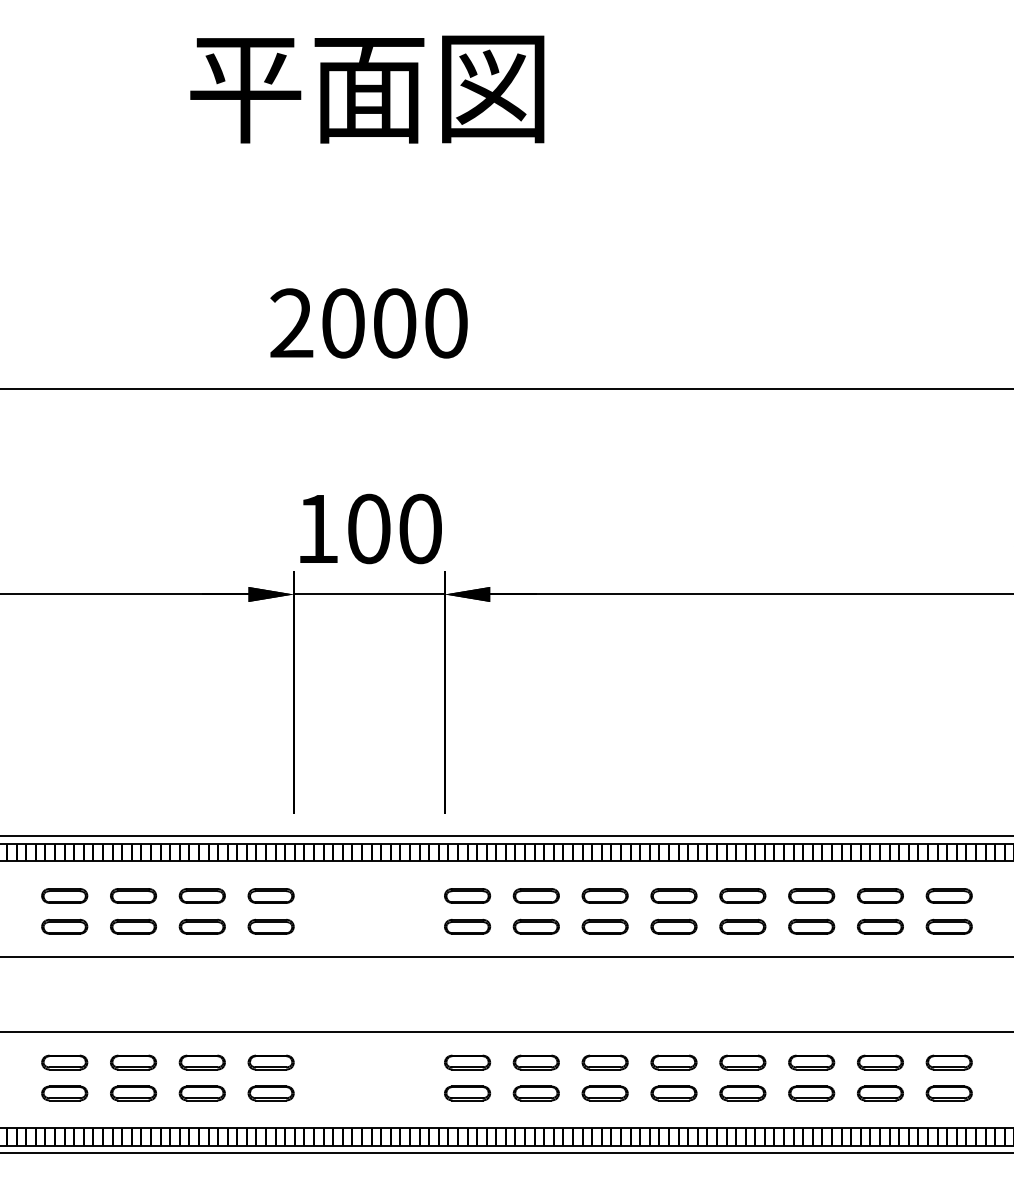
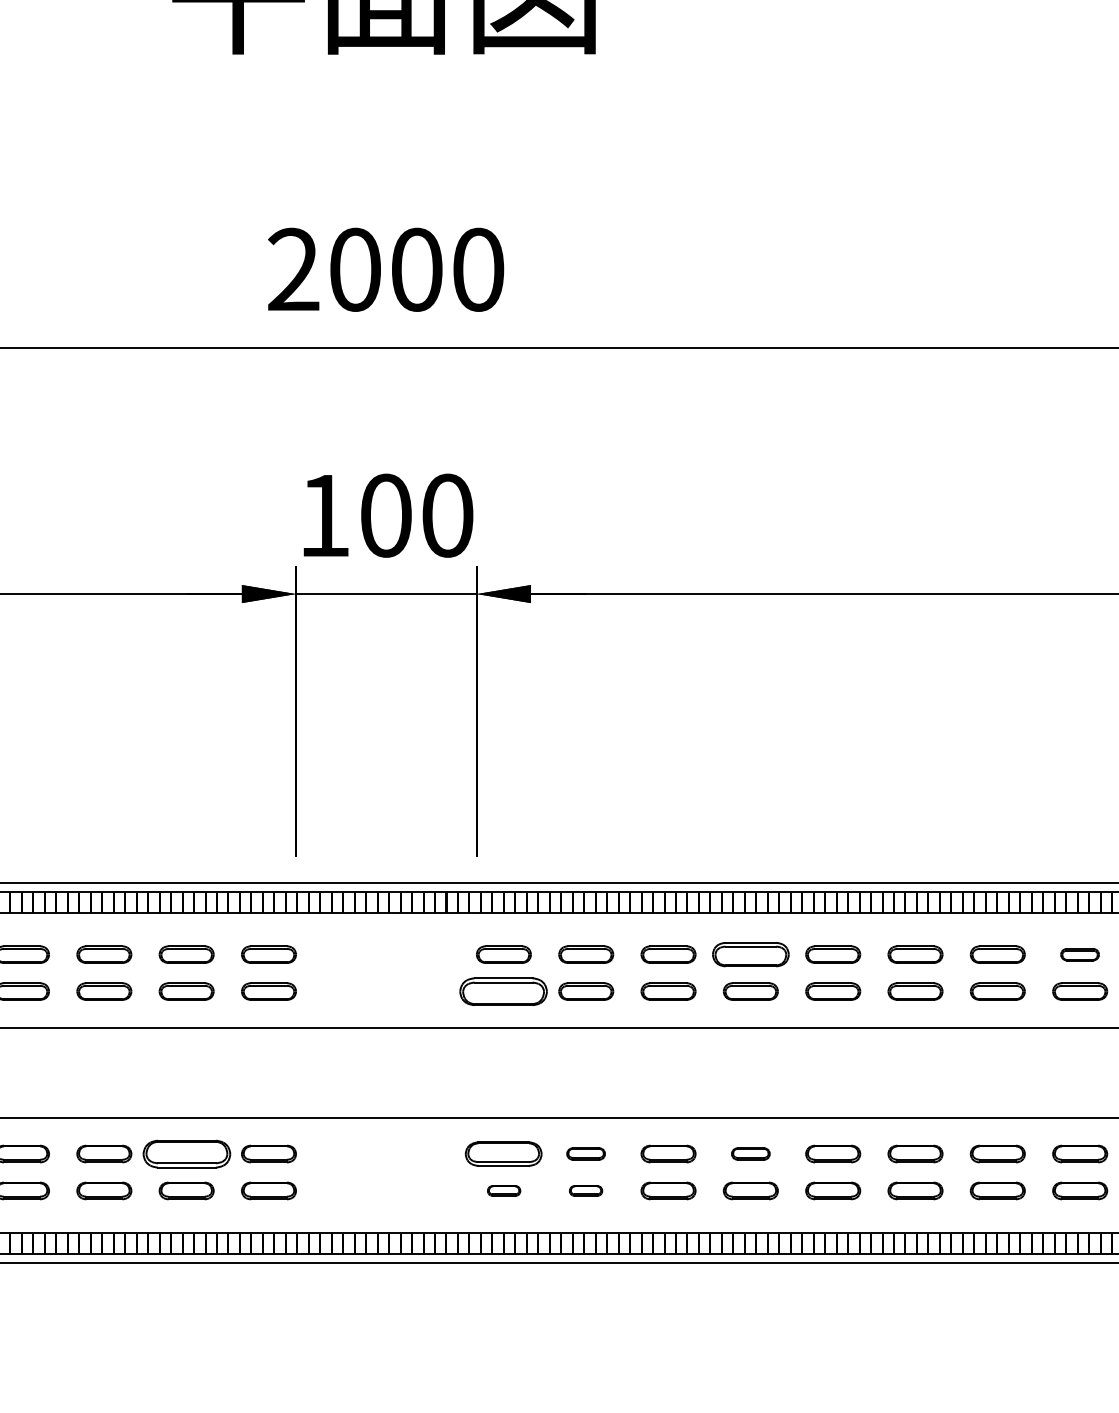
part: (673, 895) -> (750, 954), size x1.4
part: (948, 895) -> (1079, 954), size x0.7
part: (467, 926) -> (503, 991), size x1.6
part: (201, 1062) -> (185, 1153), size x1.6
part: (467, 1062) -> (503, 1153), size x1.4
part: (535, 1062) -> (585, 1153), size x0.7
part: (673, 1062) -> (750, 1153), size x0.7
part: (467, 1093) -> (503, 1190), size x0.6
part: (535, 1093) -> (585, 1190), size x0.6

